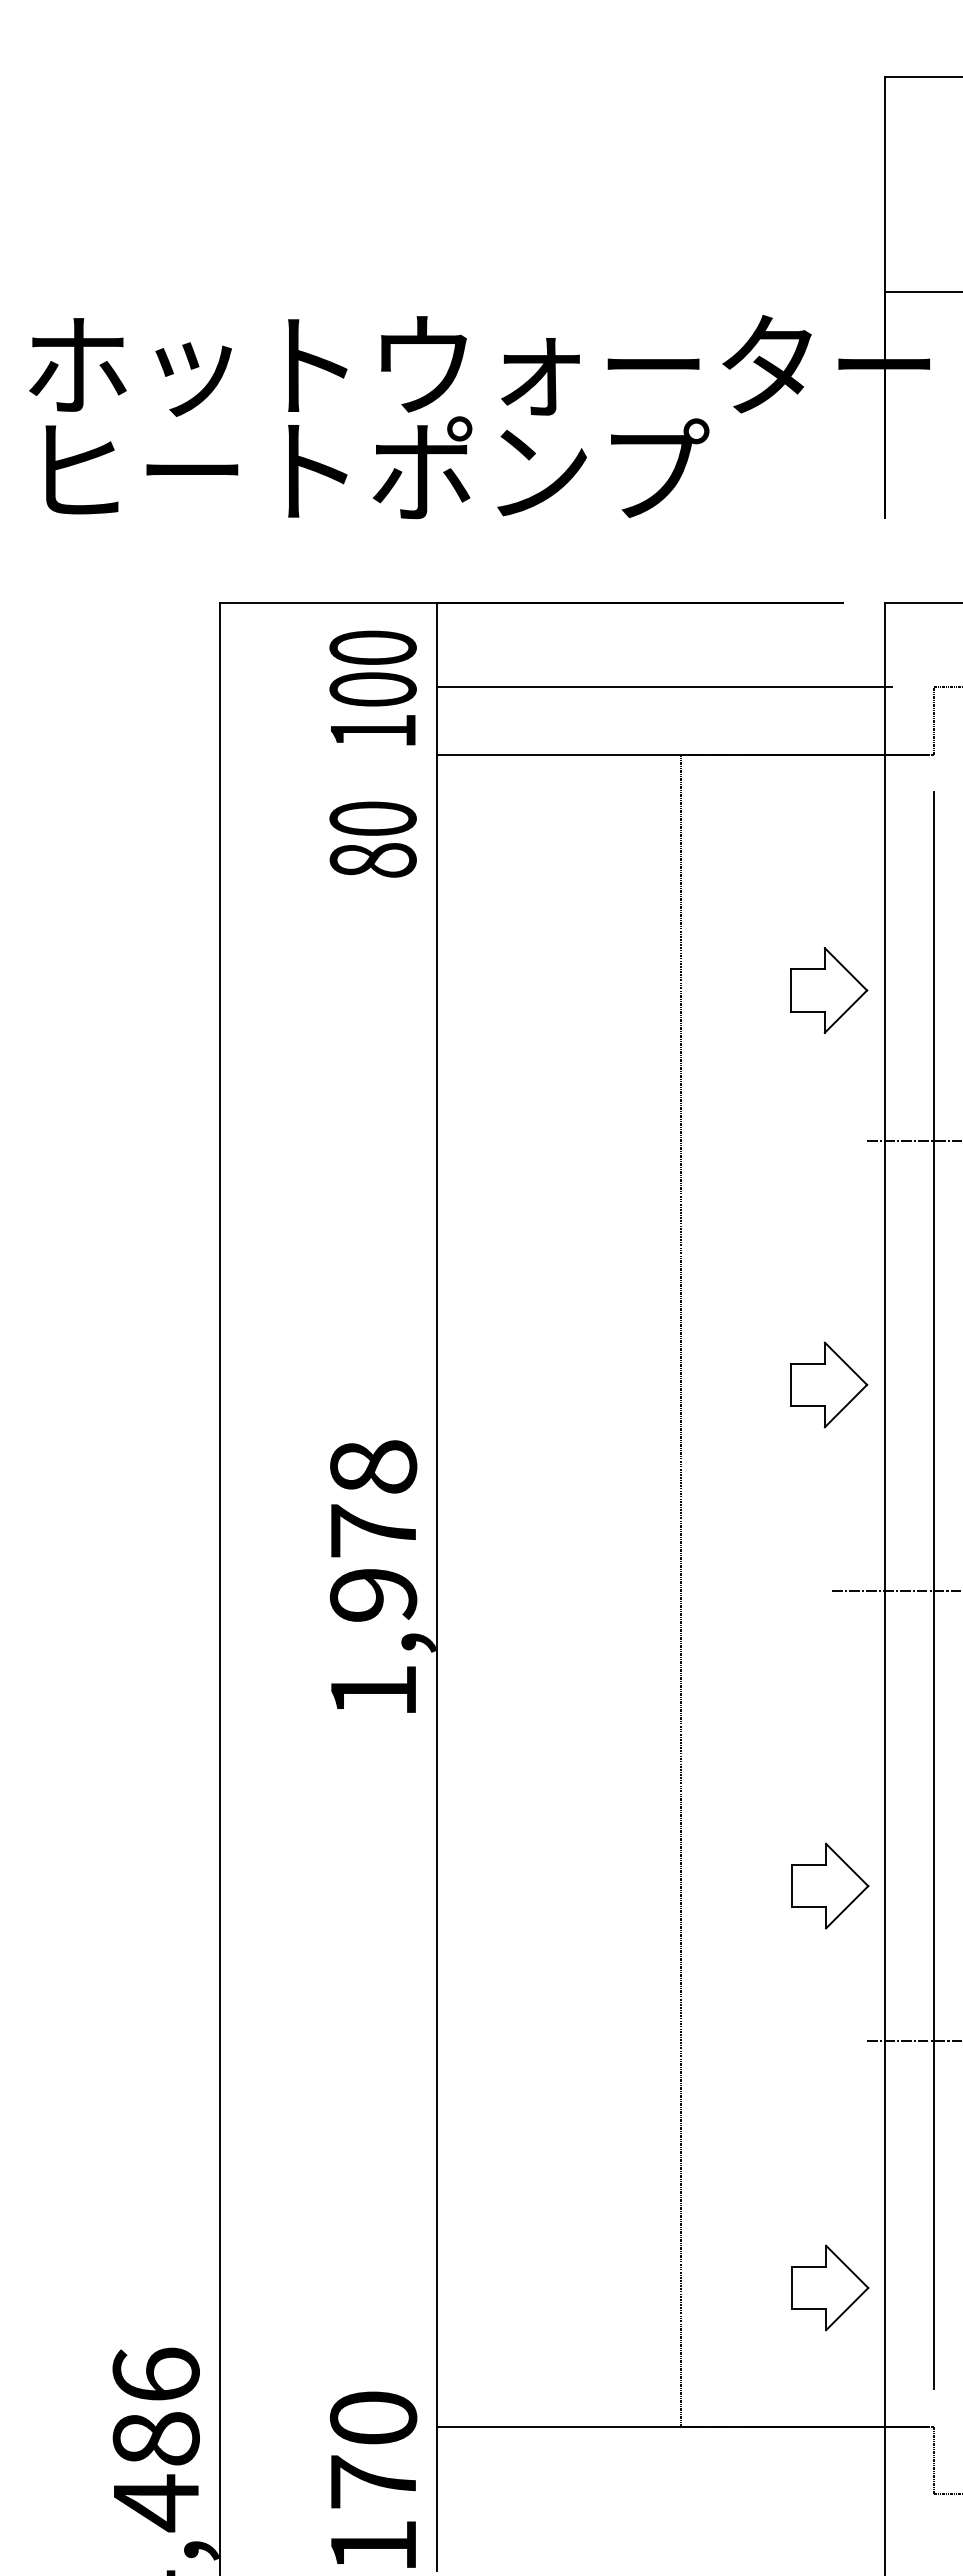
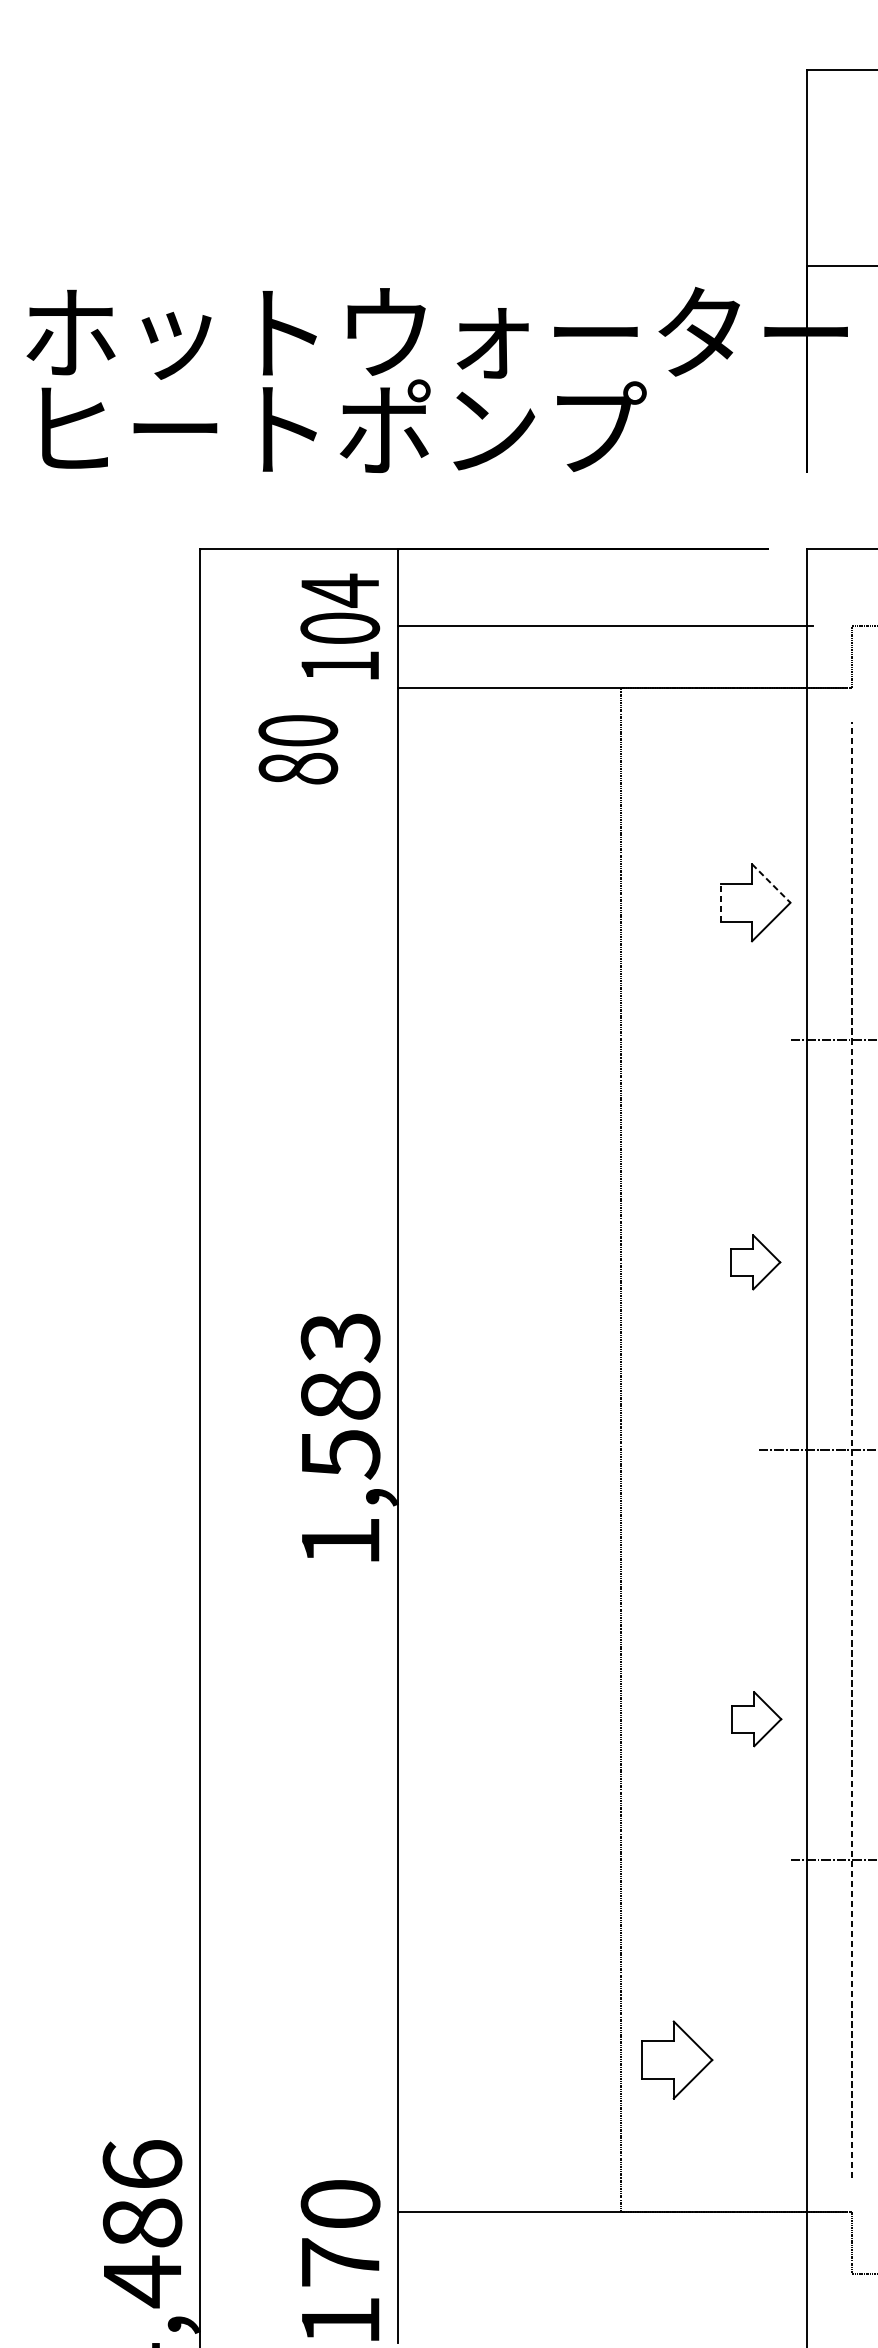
text: (372, 648) -> (339, 591), 100 -> 104
text: (372, 839) -> (297, 749), moved
line: (845, 969) -> (770, 883), solid -> dashed
line: (790, 990) -> (720, 902), solid -> dashed
part: (829, 1384) -> (756, 1261), size x0.7
text: (373, 1531) -> (340, 1395), 1,978 -> 1,583
line: (934, 1590) -> (851, 1449), solid -> dashed
part: (830, 1885) -> (757, 1718), size x0.7
part: (830, 2287) -> (677, 2059), moved

